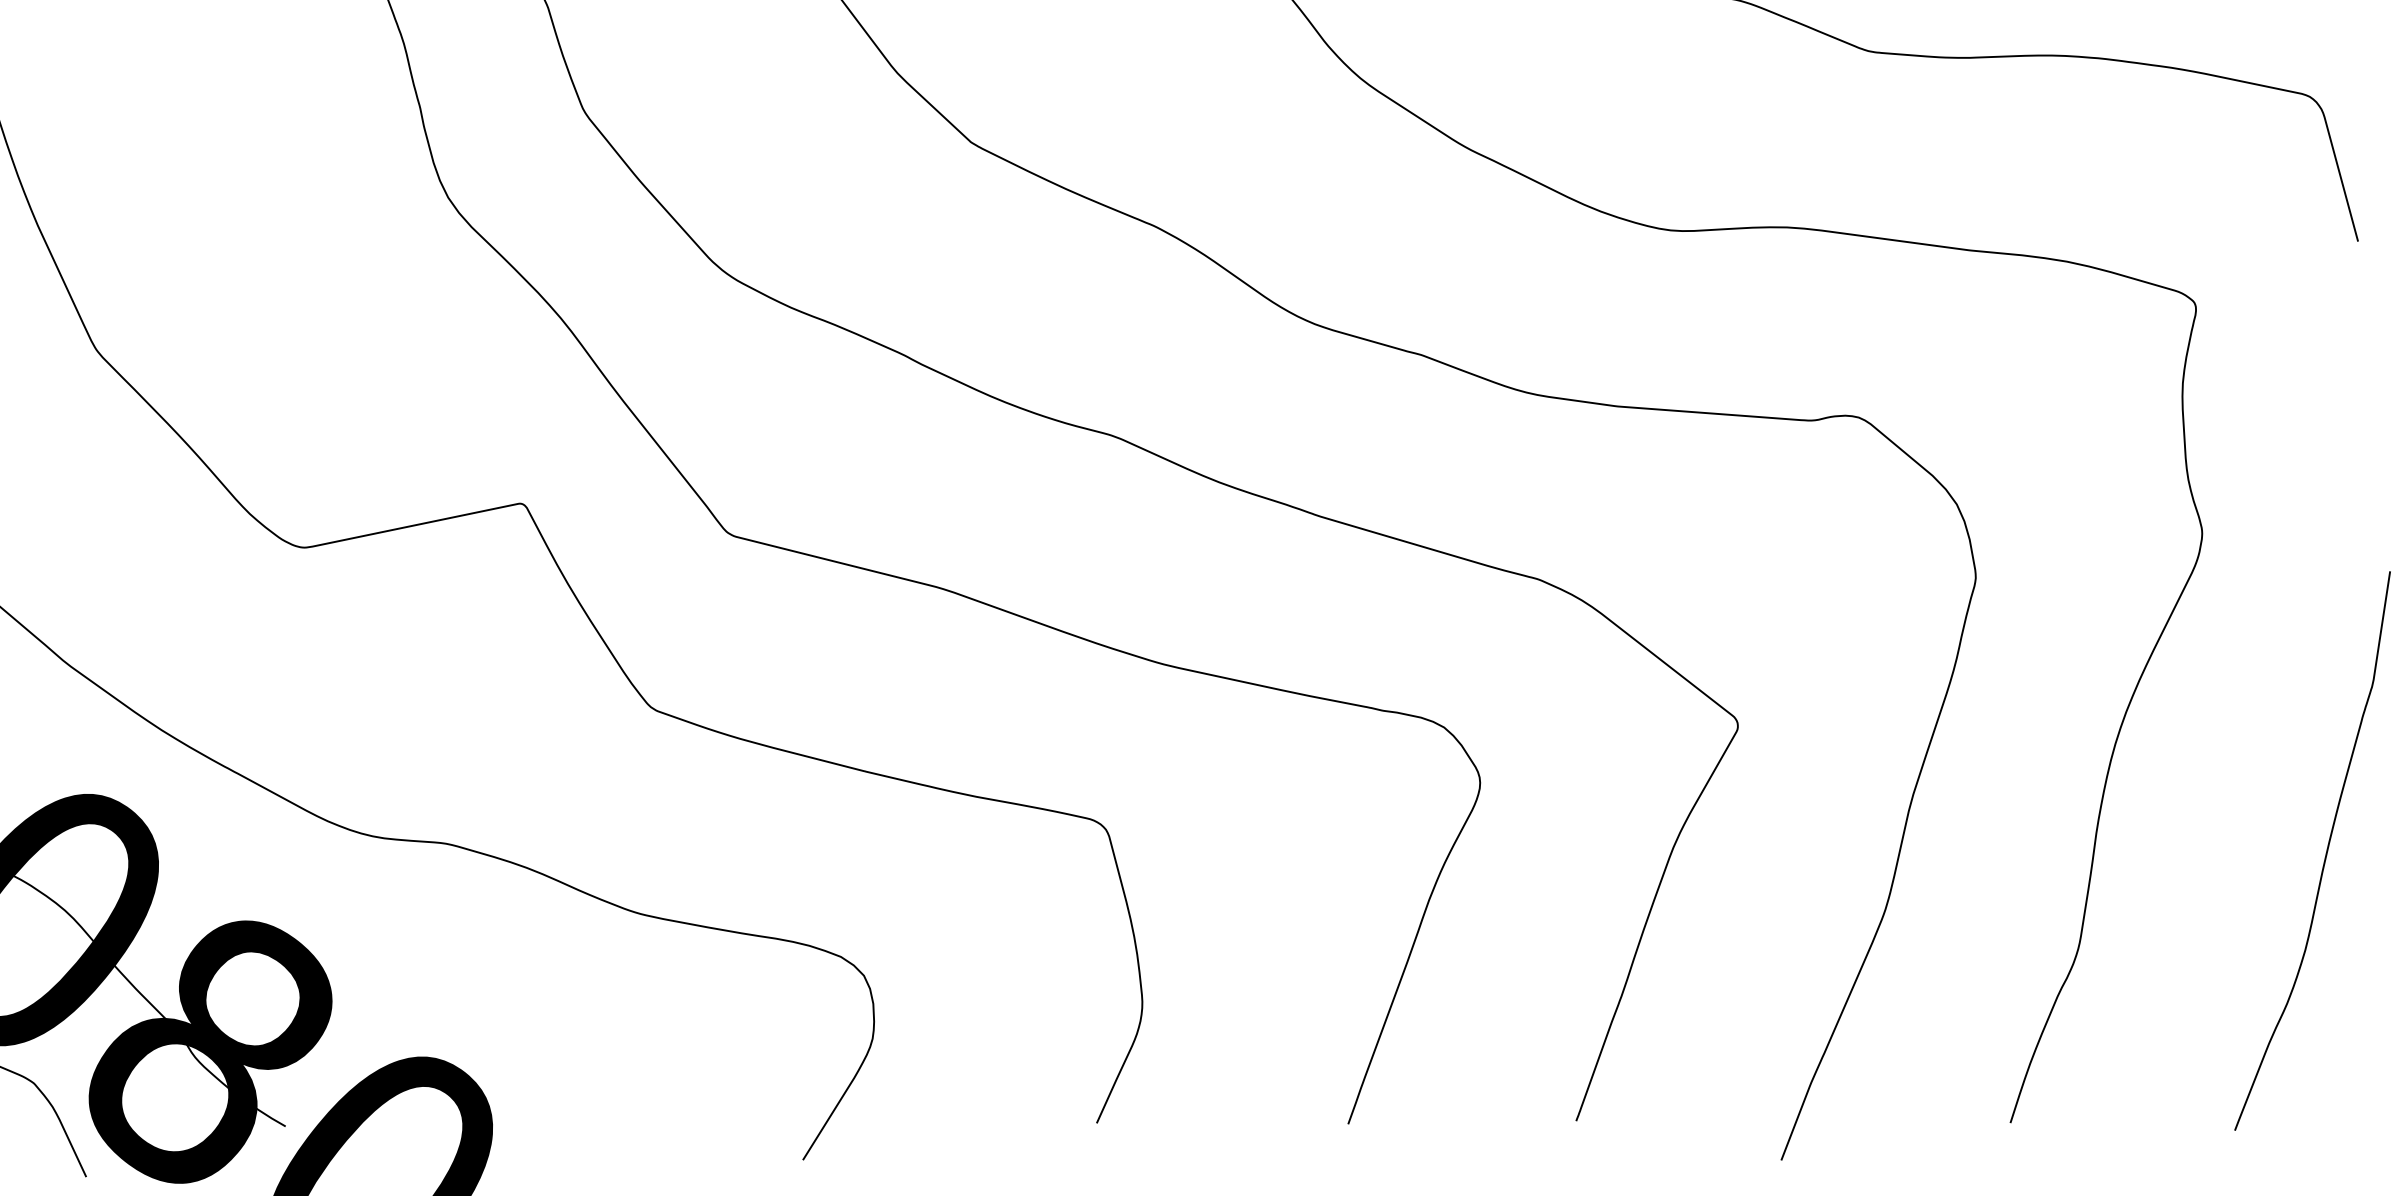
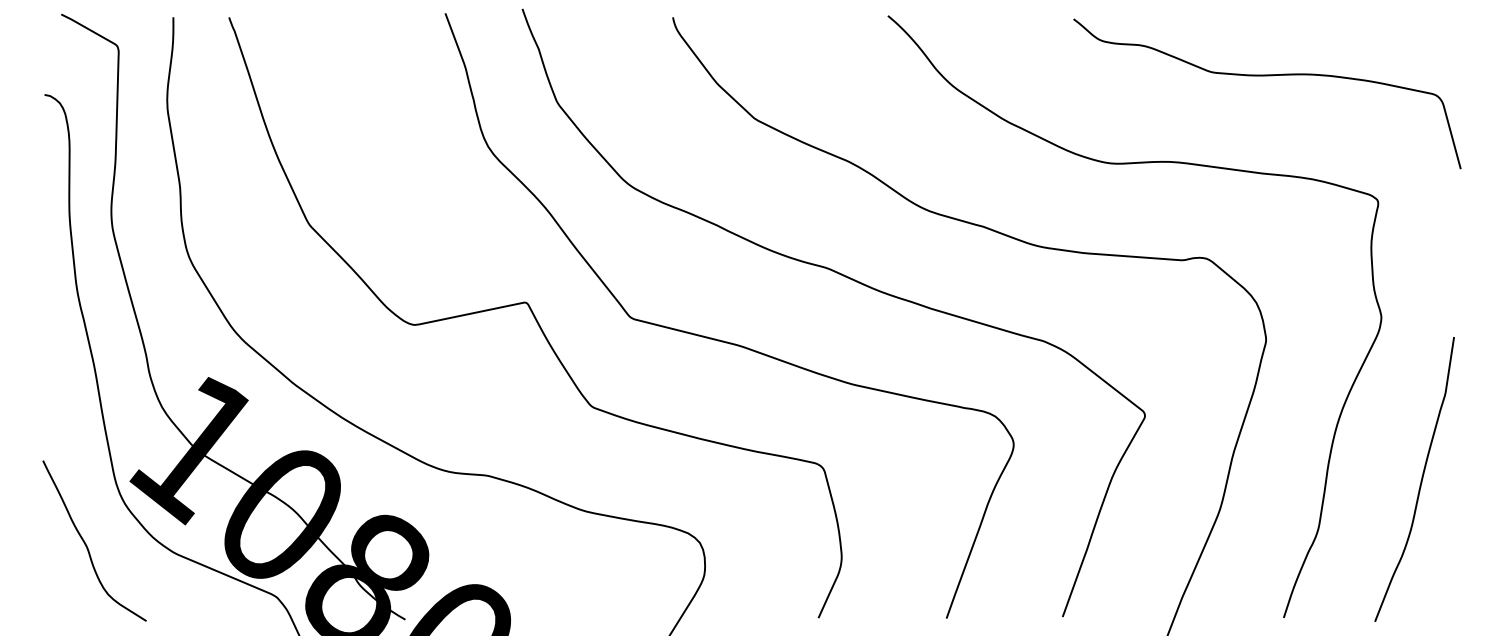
curve: (2324, 853) -> (1420, 480), moved

